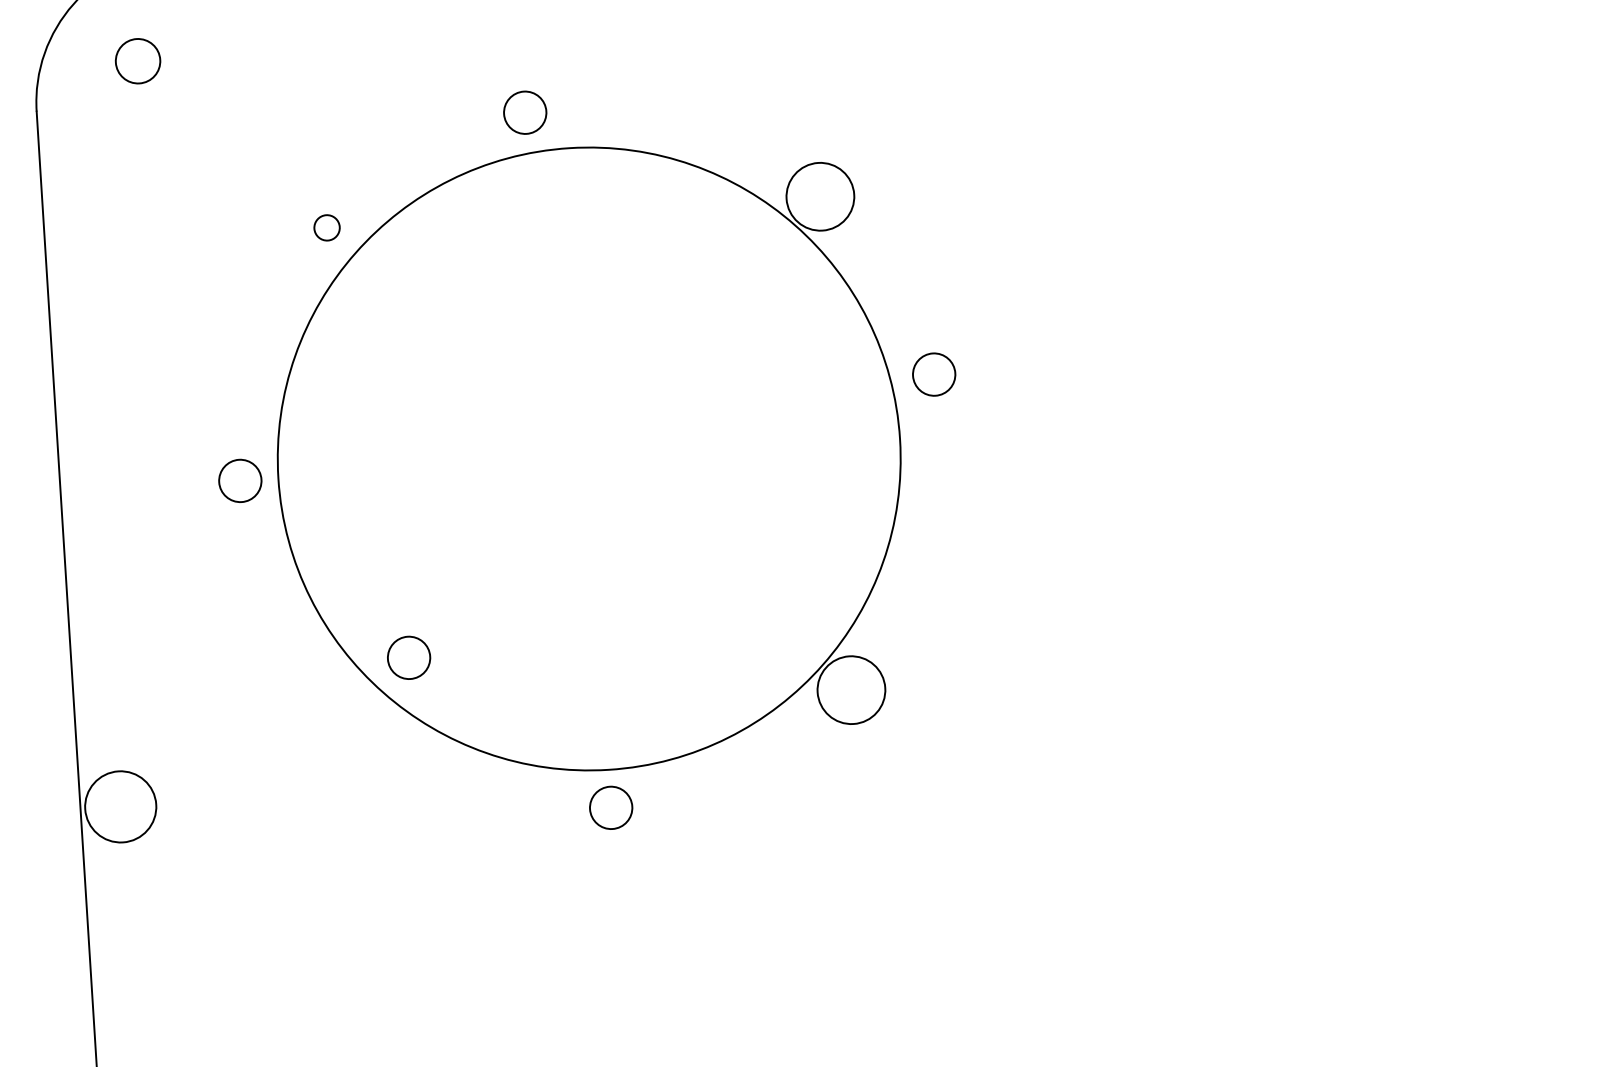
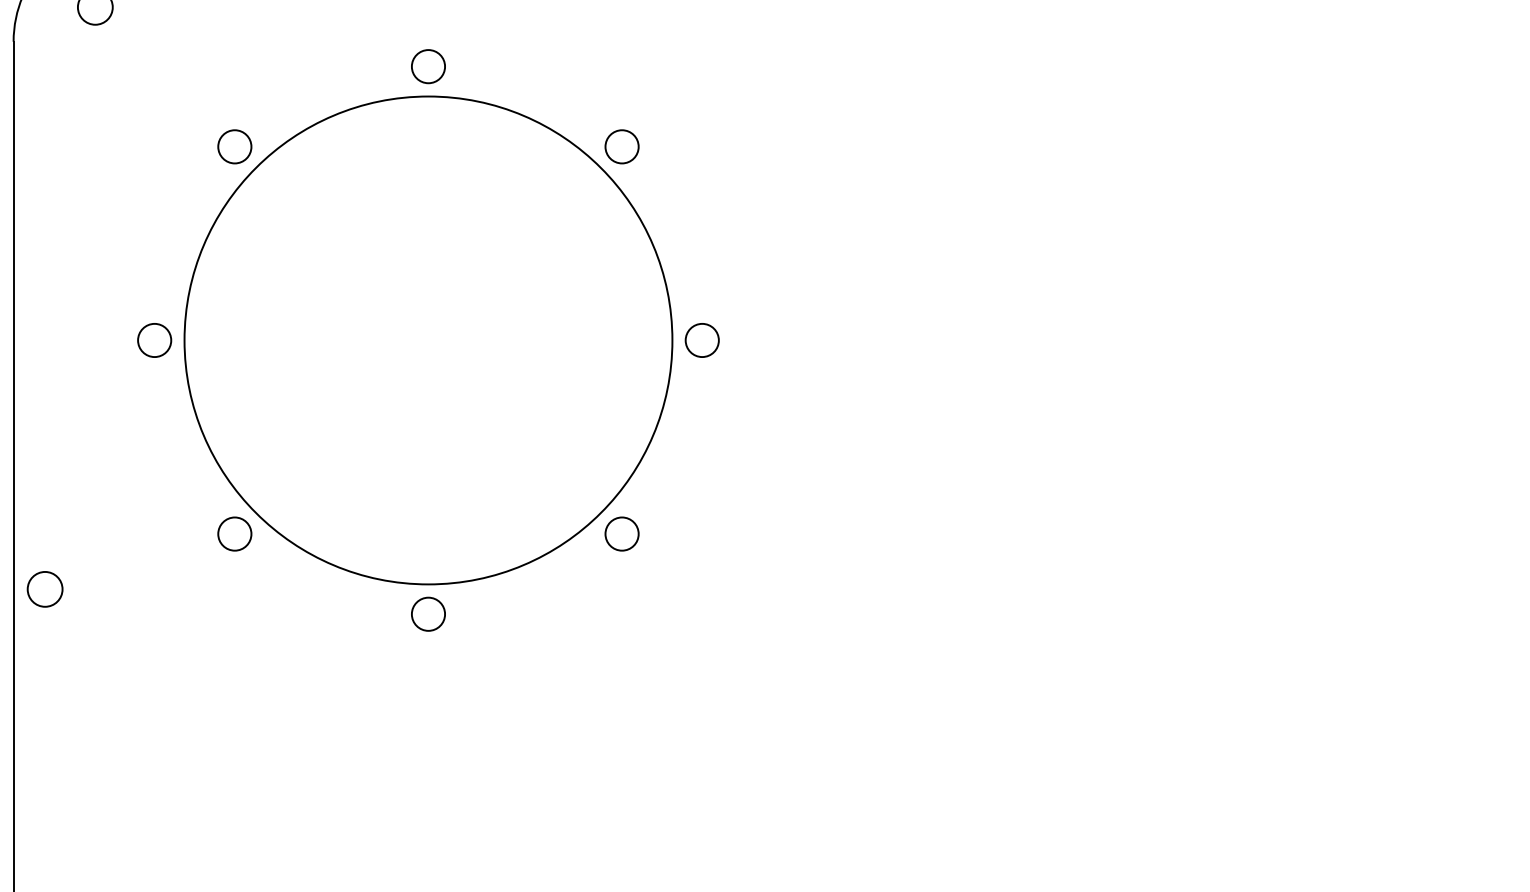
circle: (525, 112) -> (428, 66), moved
circle: (819, 196) -> (621, 146), size x0.62
circle: (326, 227) -> (234, 146), size x1.67
circle: (933, 374) -> (701, 340), moved
circle: (408, 657) -> (234, 533), moved
circle: (850, 689) -> (621, 533), size x0.62
circle: (119, 805) -> (44, 588), size x0.62

